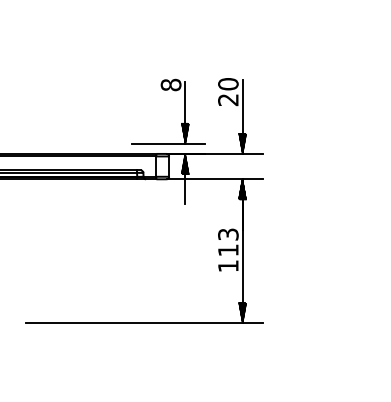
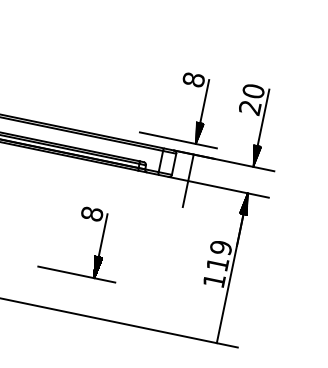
hatch: (184, 163) -> (190, 164), removed
text: (228, 234) -> (221, 247), 113 -> 119
part: (116, 254) -> (100, 244), added
hatch: (242, 313) -> (218, 333), removed

